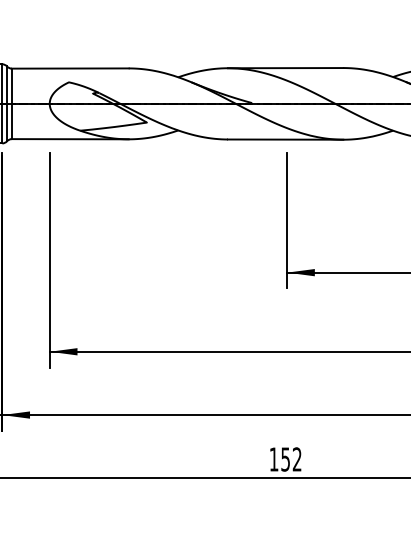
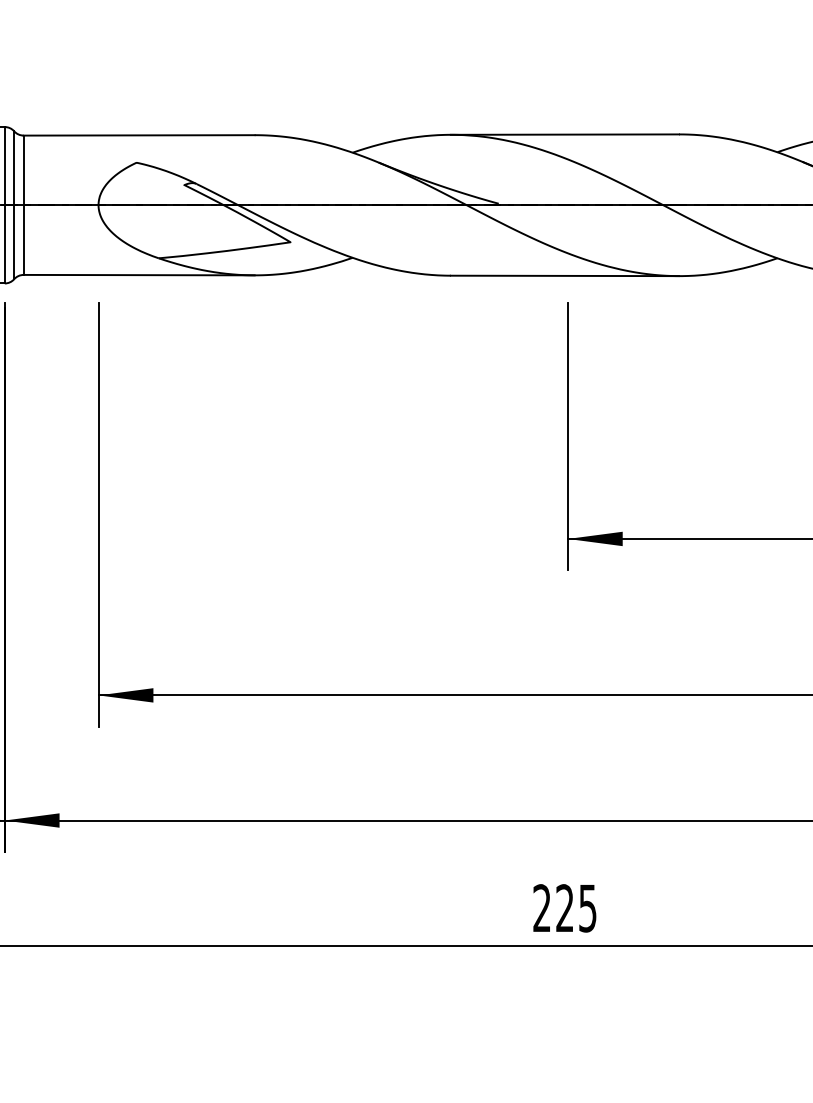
text: (285, 459) -> (564, 908), 152 -> 225

